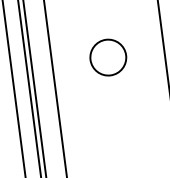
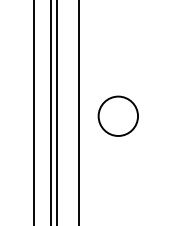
circle: (107, 56) -> (117, 115), moved

